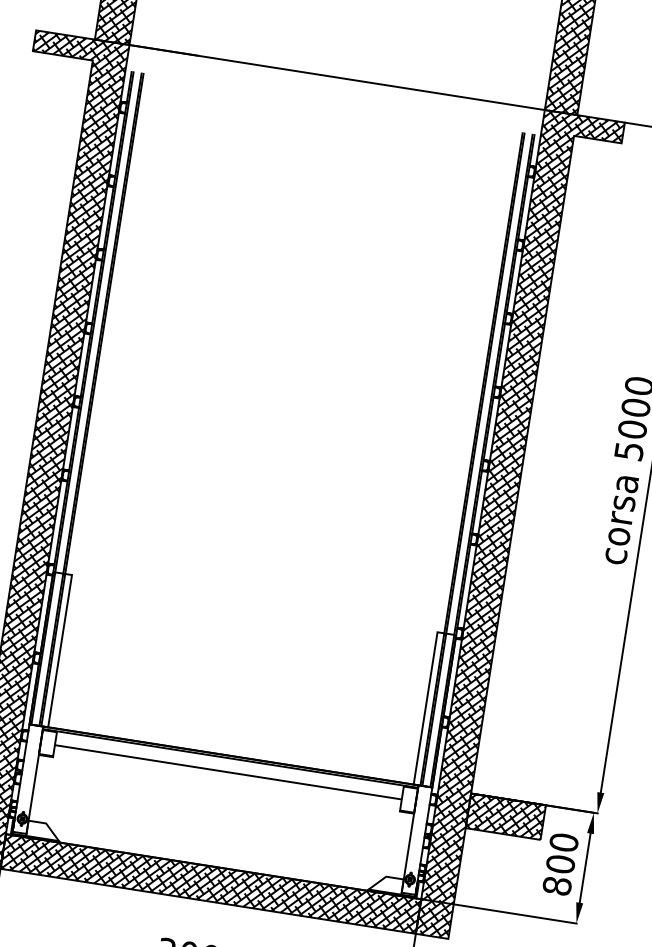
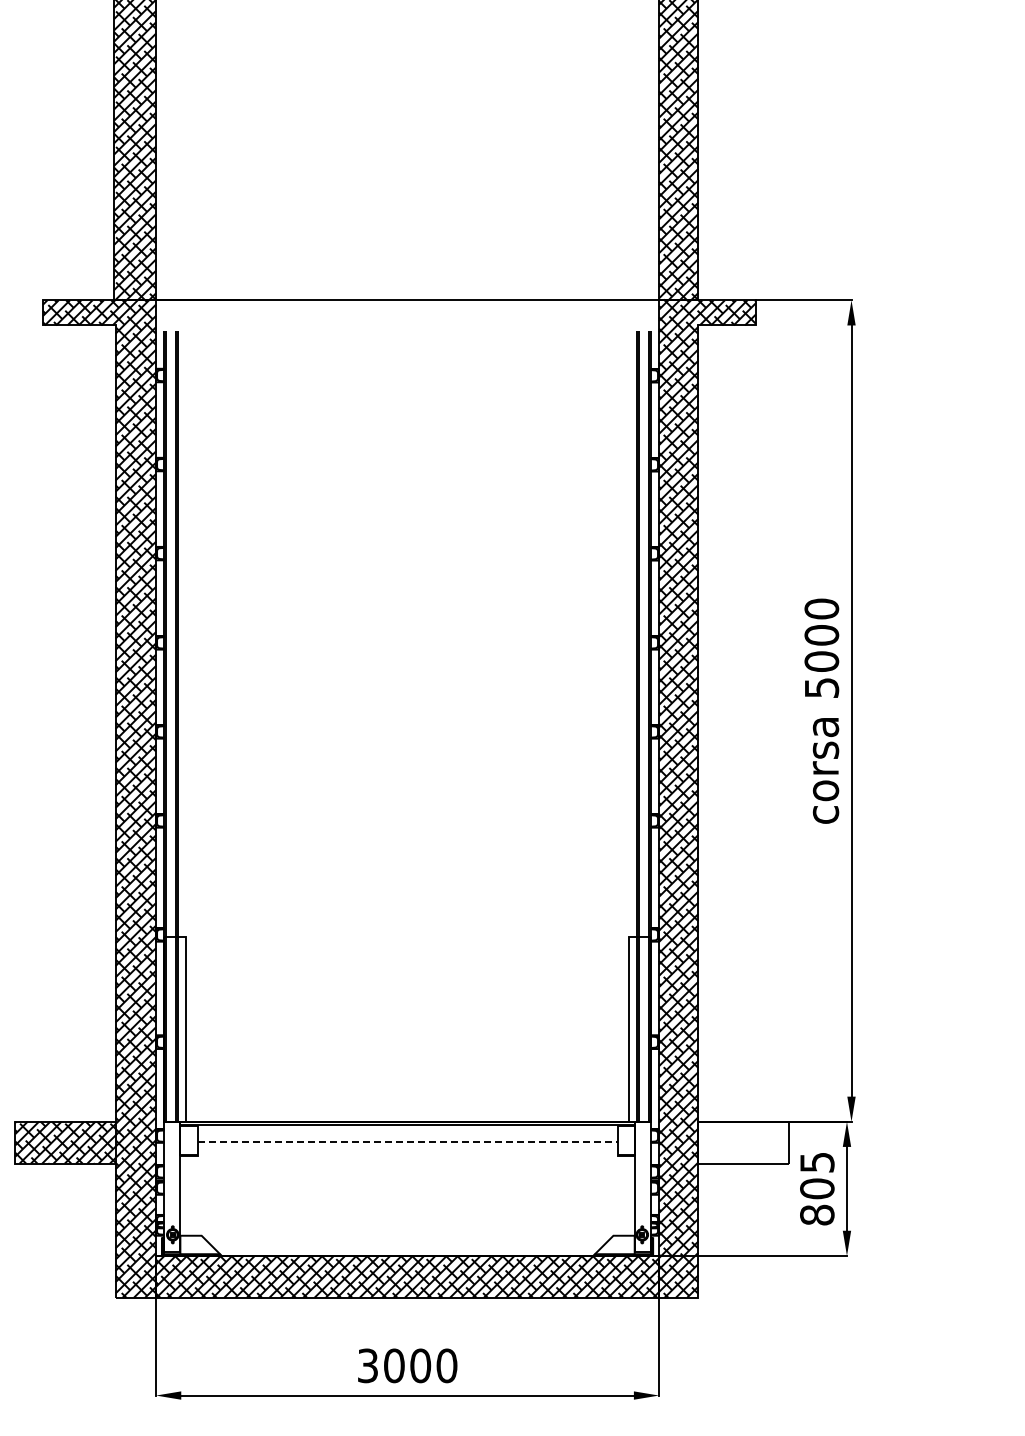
line: (229, 772) -> (408, 1141), solid -> dashed
hatch: (505, 816) -> (743, 1142), removed
text: (564, 842) -> (817, 1162), 800 -> 805

